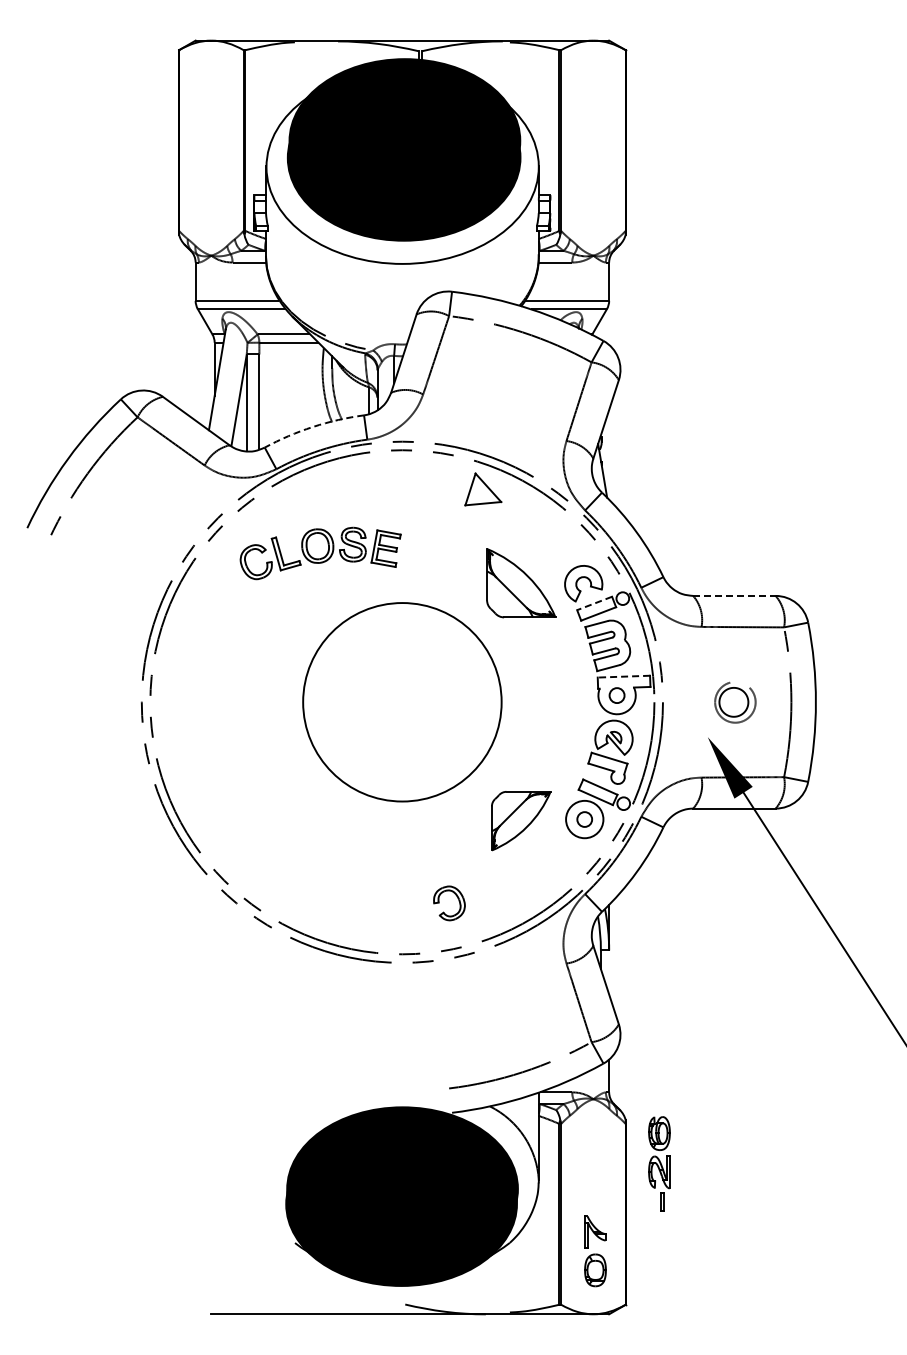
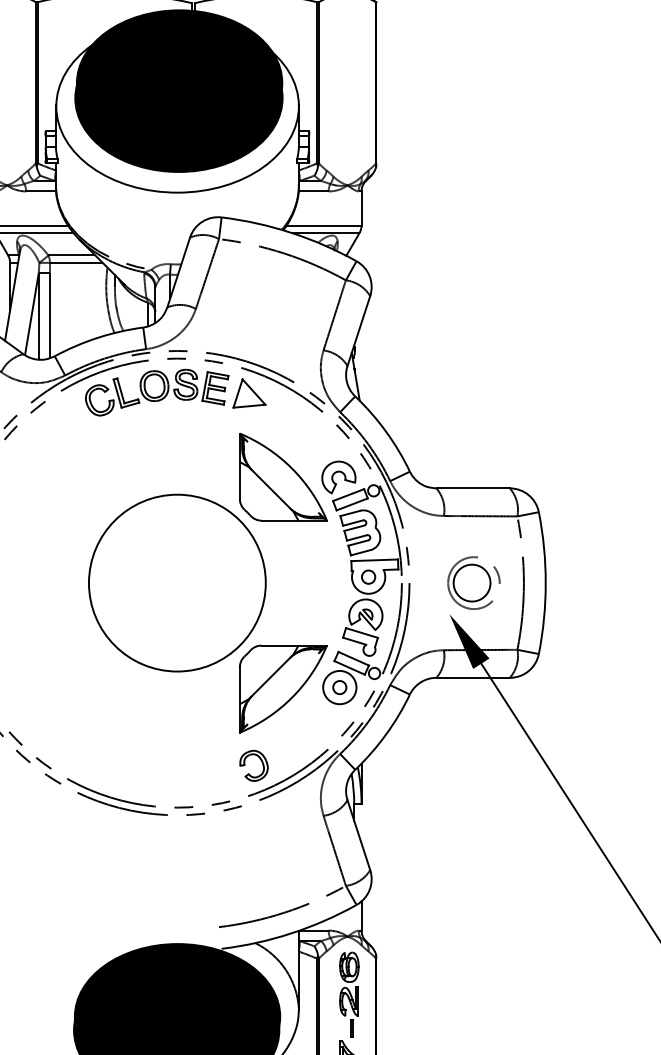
arc: (312, 426) -> (97, 337), dashed -> solid
part: (320, 553) -> (156, 392), moved
part: (520, 582) -> (282, 476), size x1.43
line: (735, 595) -> (474, 488), dashed -> solid
line: (594, 603) -> (348, 495), dashed -> solid
line: (623, 676) -> (374, 560), dashed -> solid
part: (735, 702) -> (474, 583), size x1.43
part: (520, 820) -> (282, 688), size x1.67
part: (458, 901) -> (262, 764), moved
part: (659, 1163) -> (349, 993), moved

